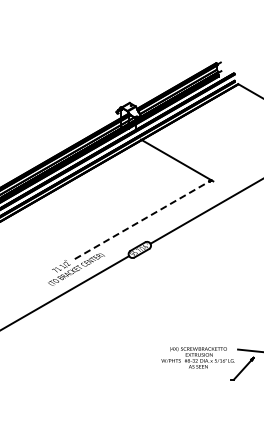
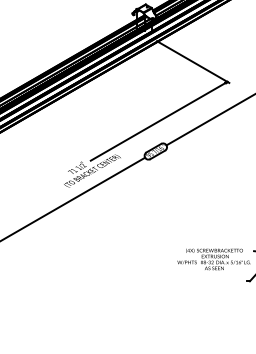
line: (142, 220) -> (158, 122), dashed -> solid

